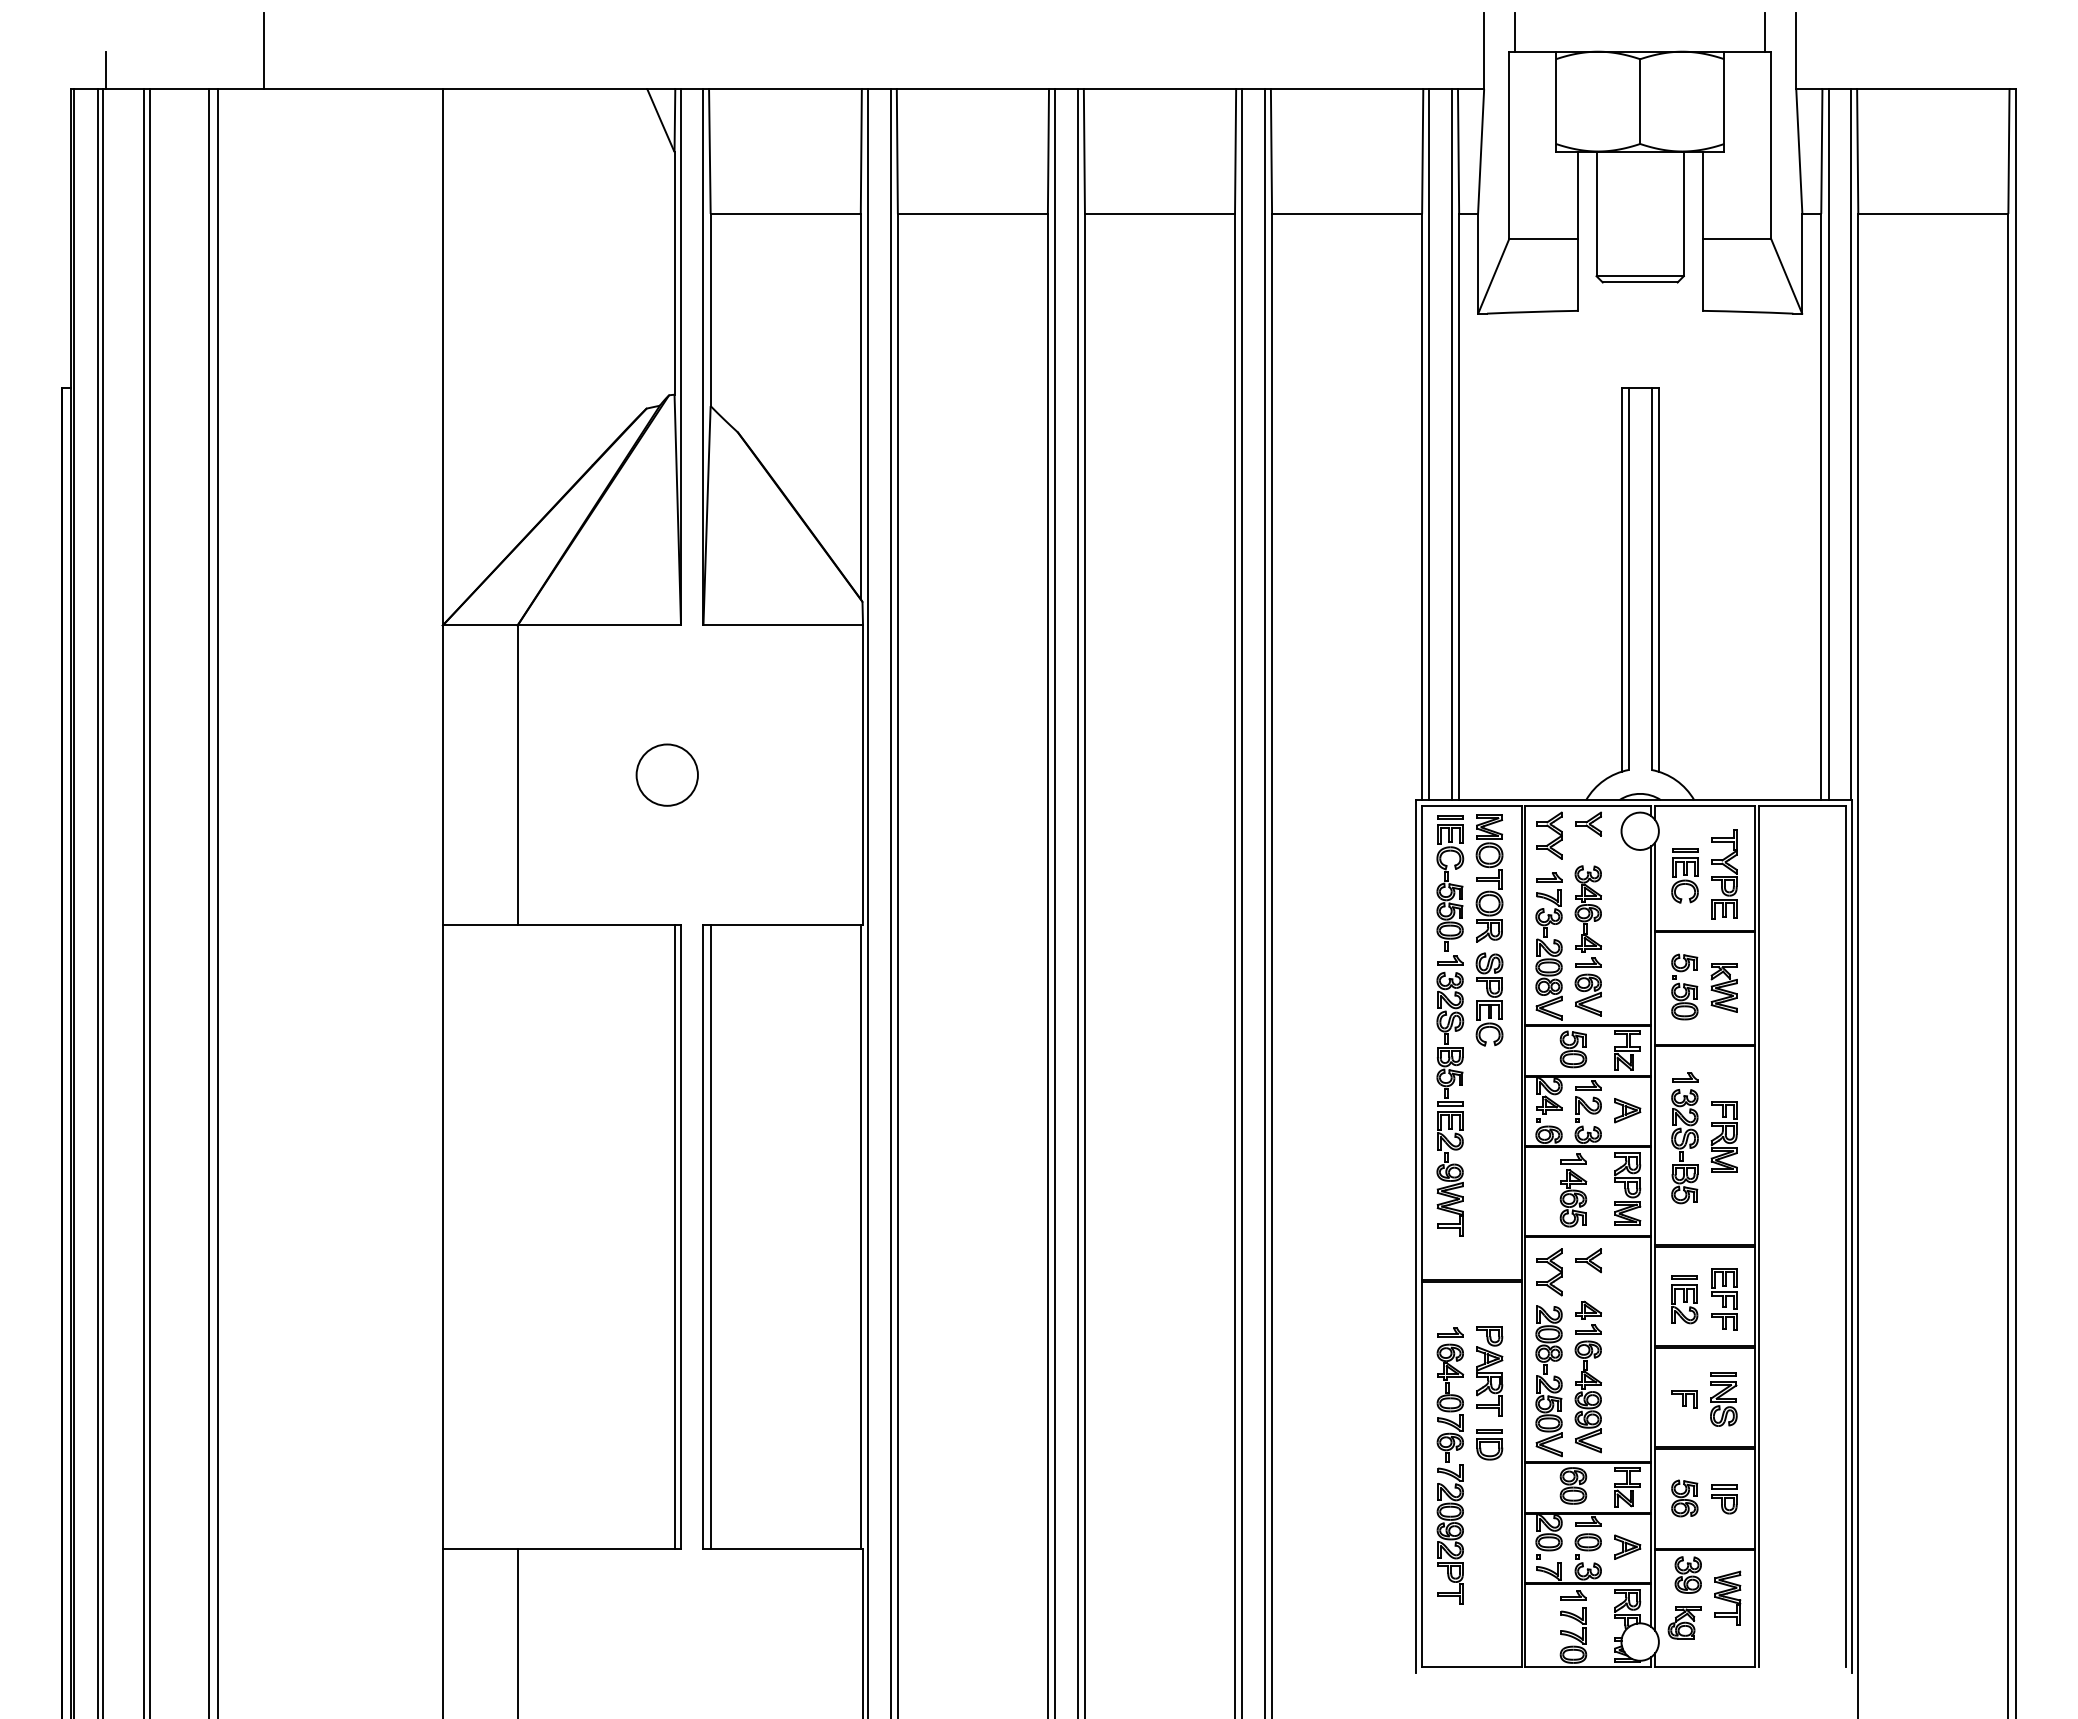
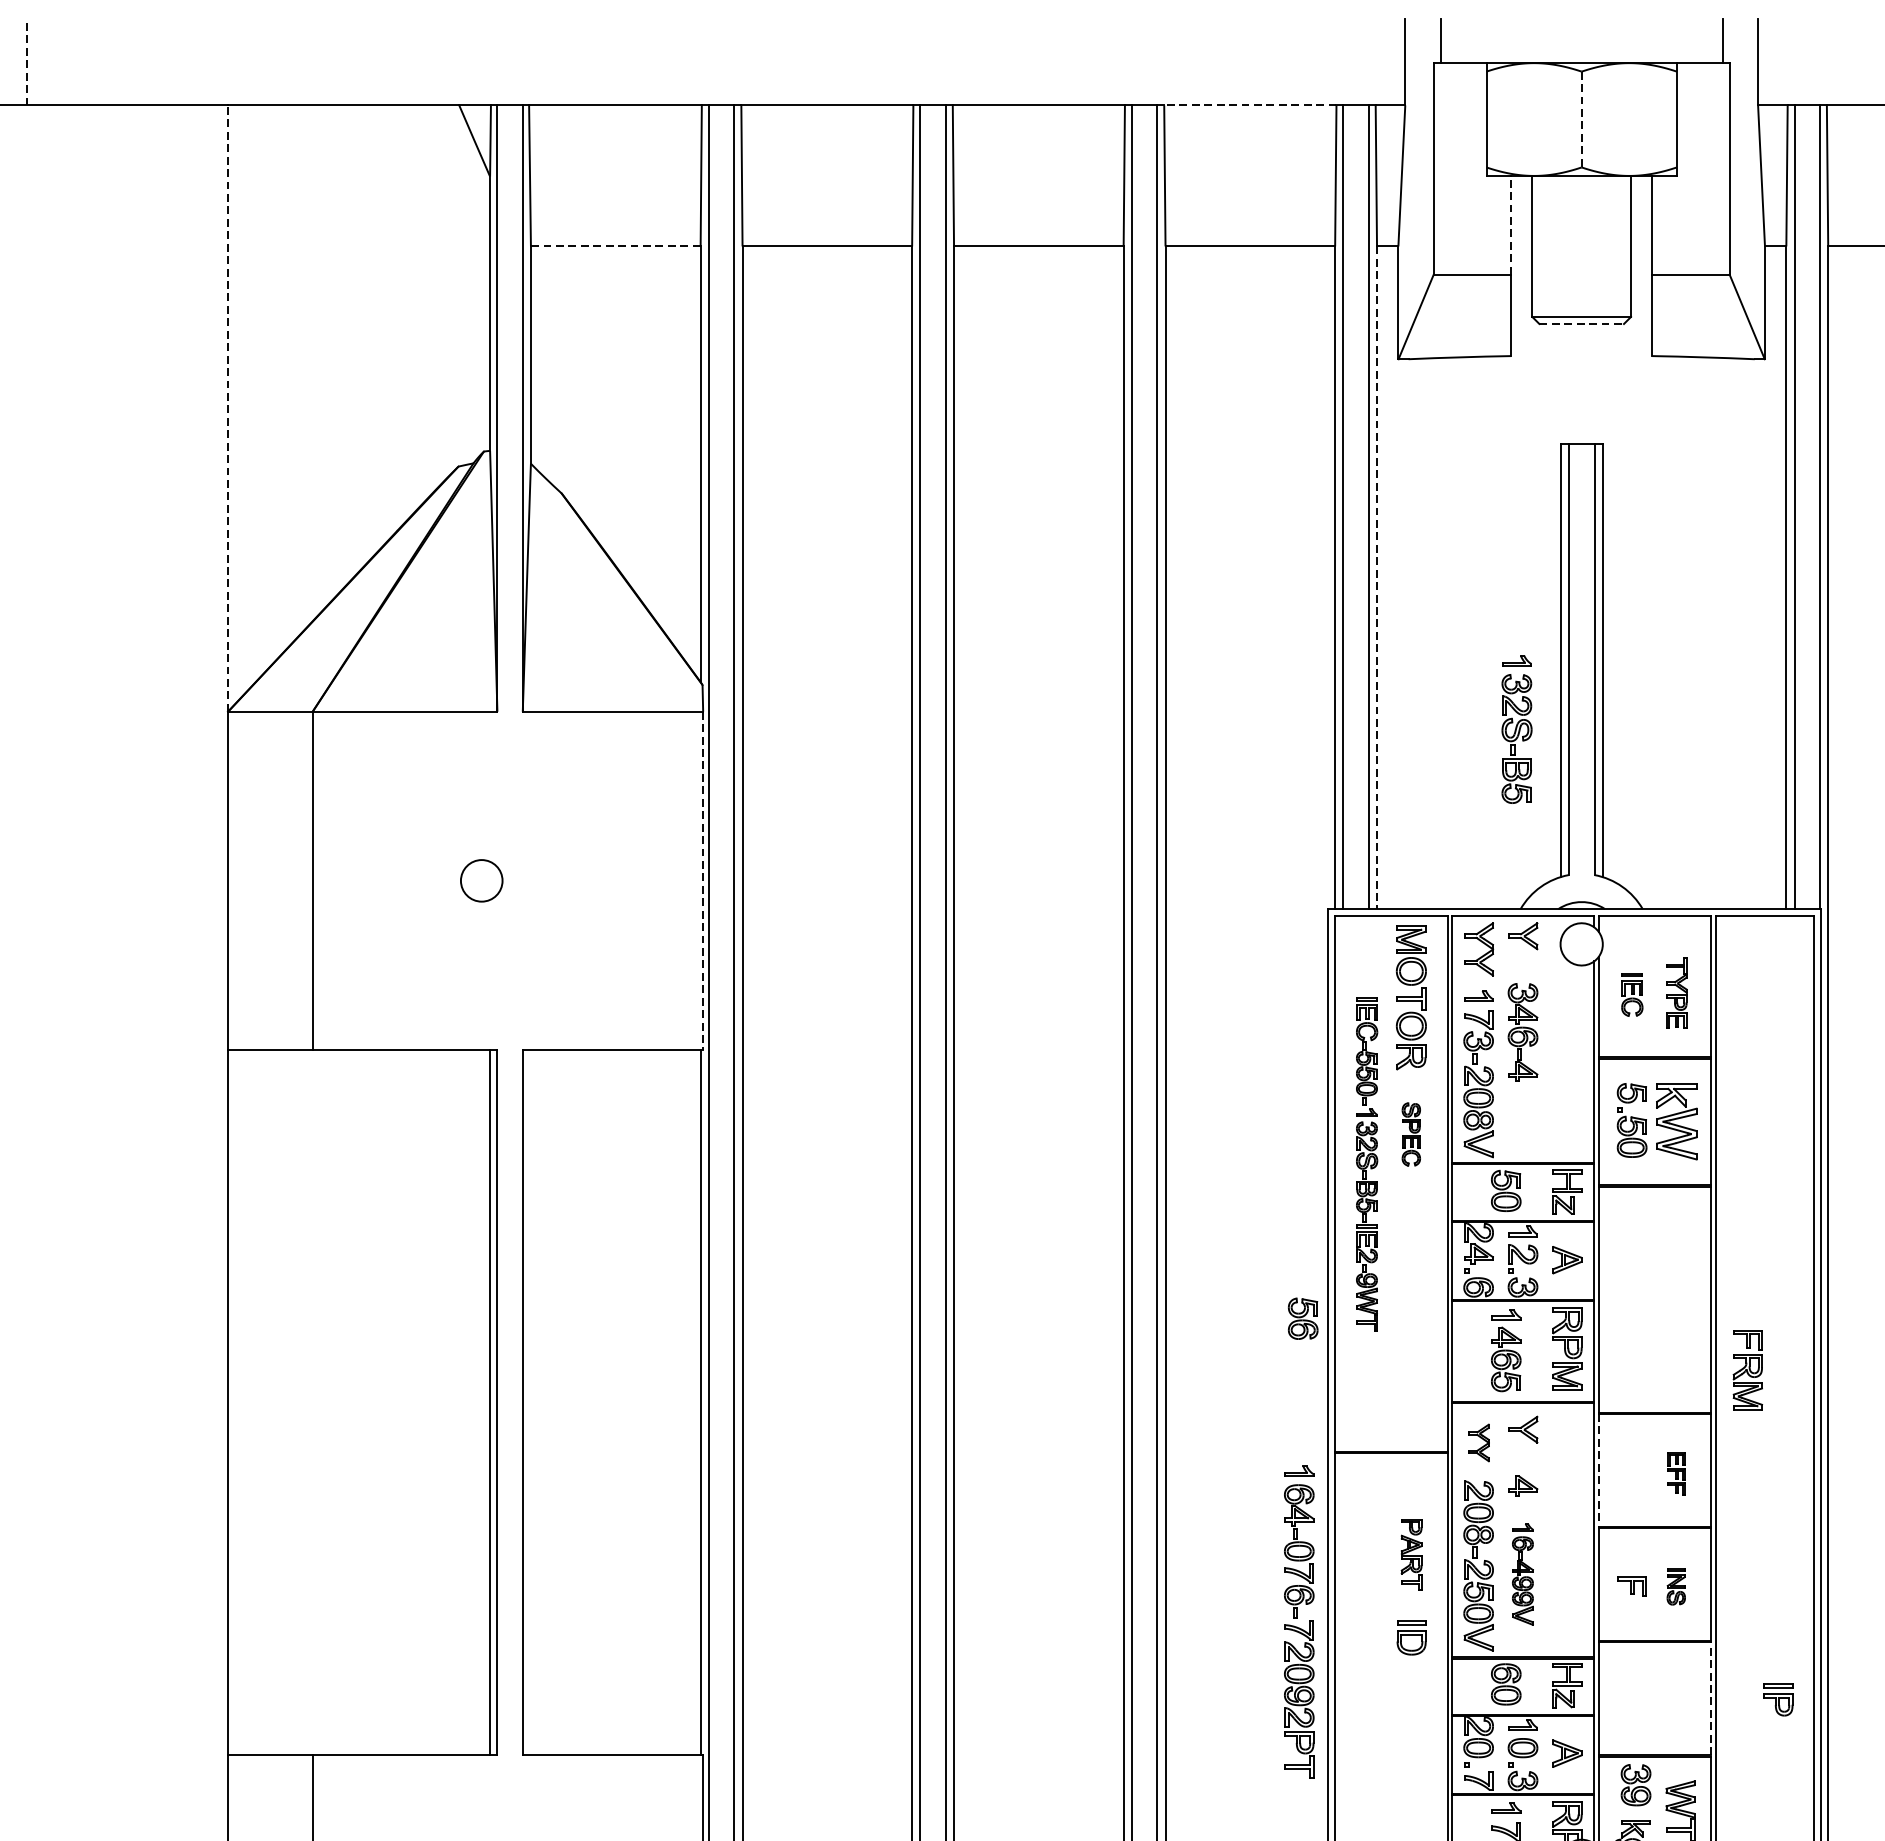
line: (264, 50) -> (26, 61), solid -> dashed
line: (1346, 89) -> (1249, 105), solid -> dashed
line: (1640, 102) -> (1582, 120), solid -> dashed
line: (1577, 195) -> (1510, 225), solid -> dashed
line: (785, 213) -> (615, 246), solid -> dashed
line: (1640, 282) -> (1582, 324), solid -> dashed
line: (442, 356) -> (227, 407), solid -> dashed
line: (1459, 507) -> (1377, 578), solid -> dashed
circle: (666, 774) -> (481, 880), size x0.6
line: (863, 775) -> (703, 881), solid -> dashed
part: (1724, 874) -> (1676, 993), size x0.7
part: (1684, 875) -> (1631, 994), size x0.7
part: (1587, 986) -> (1522, 1119), removed
part: (1723, 987) -> (1675, 1120), size x1.4
part: (1489, 999) -> (1411, 1134), size x0.6
part: (1450, 1025) -> (1367, 1163), size x0.7
part: (1723, 1136) -> (1747, 1369), moved
part: (1684, 1138) -> (1516, 729), moved
line: (710, 1236) -> (530, 1402), removed
part: (1549, 1272) -> (1479, 1443), size x0.7
line: (1655, 1296) -> (1598, 1470), solid -> dashed
part: (1684, 1299) -> (1631, 1473), removed
part: (1724, 1299) -> (1676, 1473), size x0.6
part: (1489, 1371) -> (1411, 1555), size x0.7
part: (1587, 1388) -> (1522, 1574), size x0.7
part: (1723, 1399) -> (1675, 1586), size x0.6
part: (1450, 1465) -> (1299, 1621), moved
part: (1684, 1498) -> (1302, 1318), moved
line: (1754, 1498) -> (1710, 1698), solid -> dashed
part: (1724, 1499) -> (1778, 1699), moved

